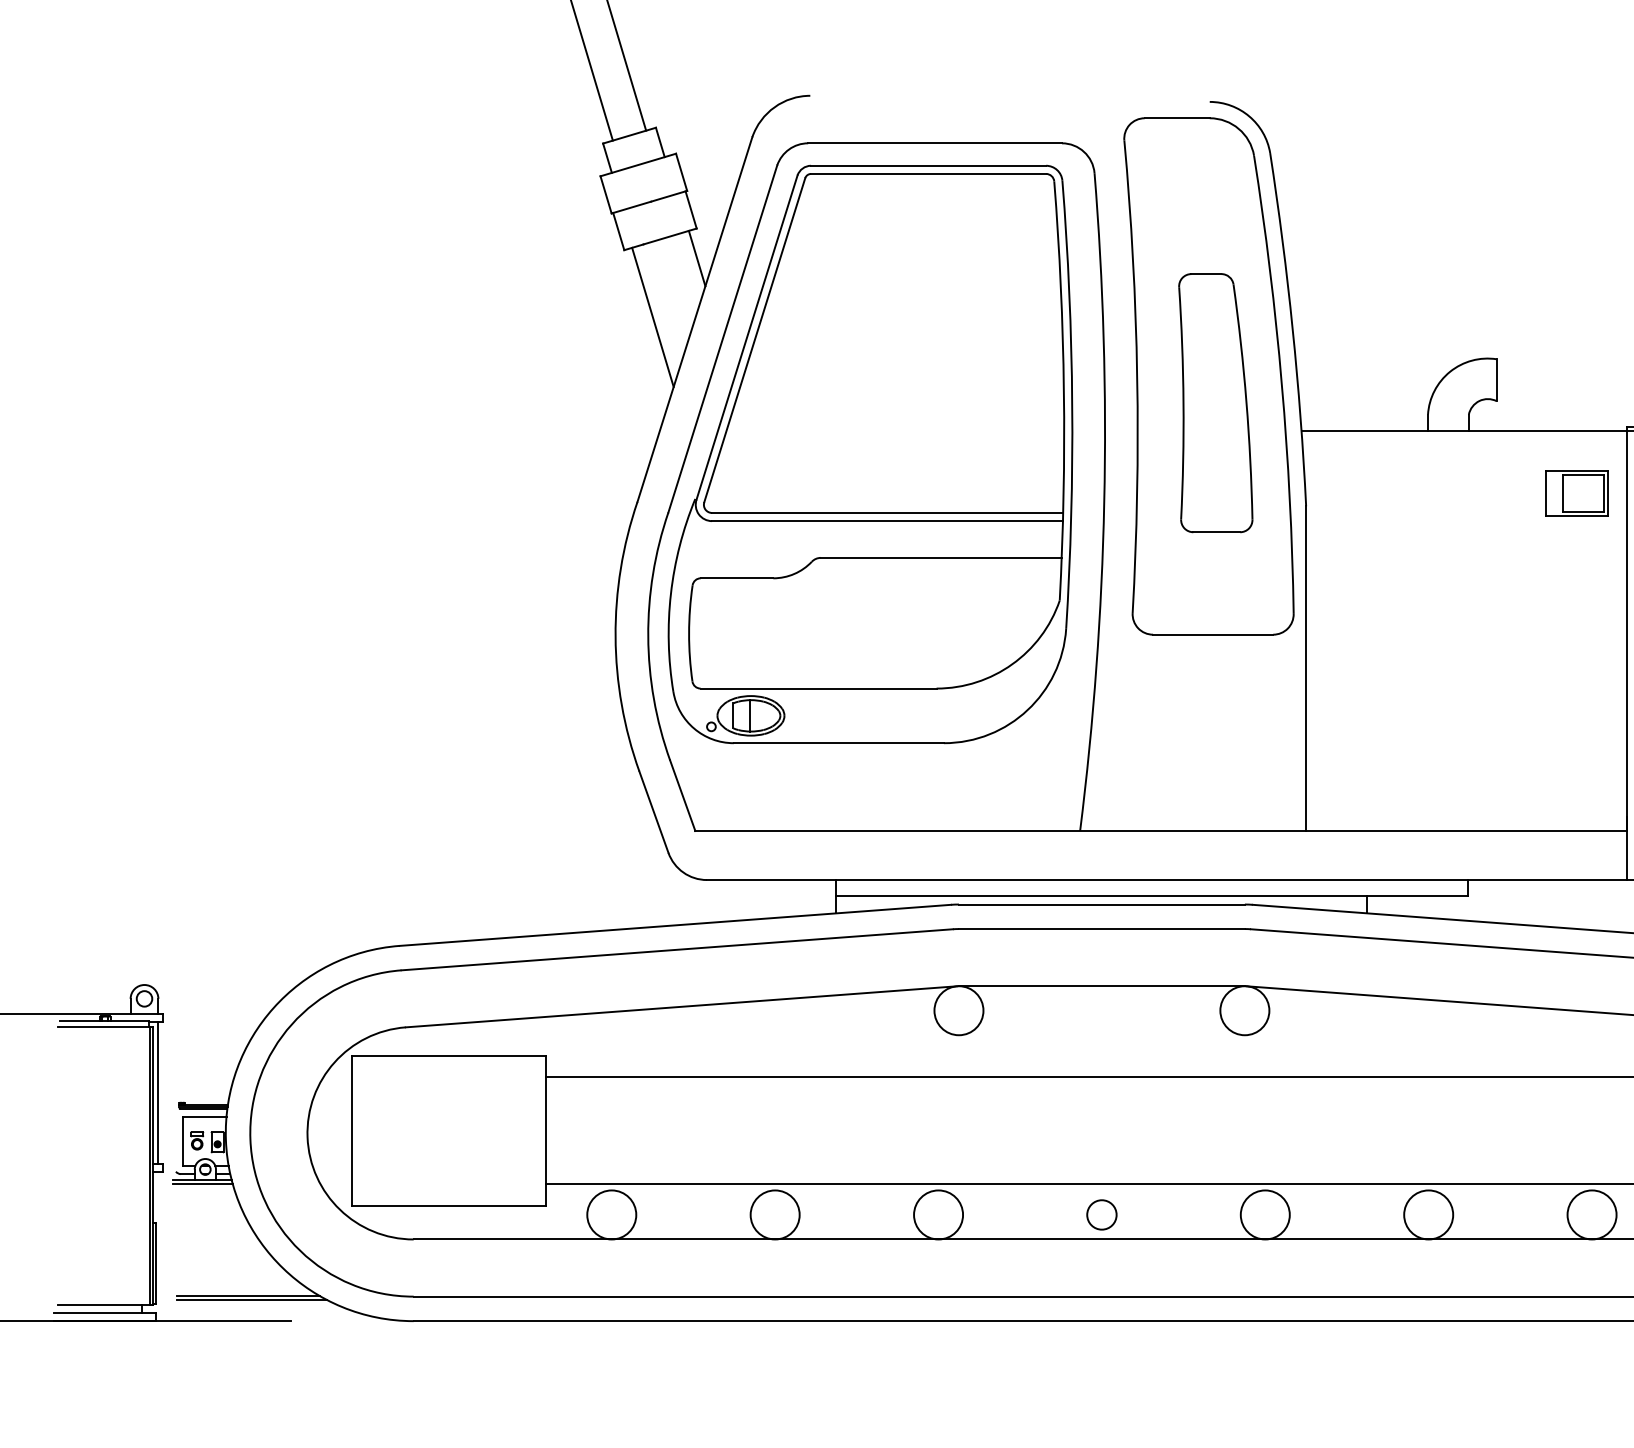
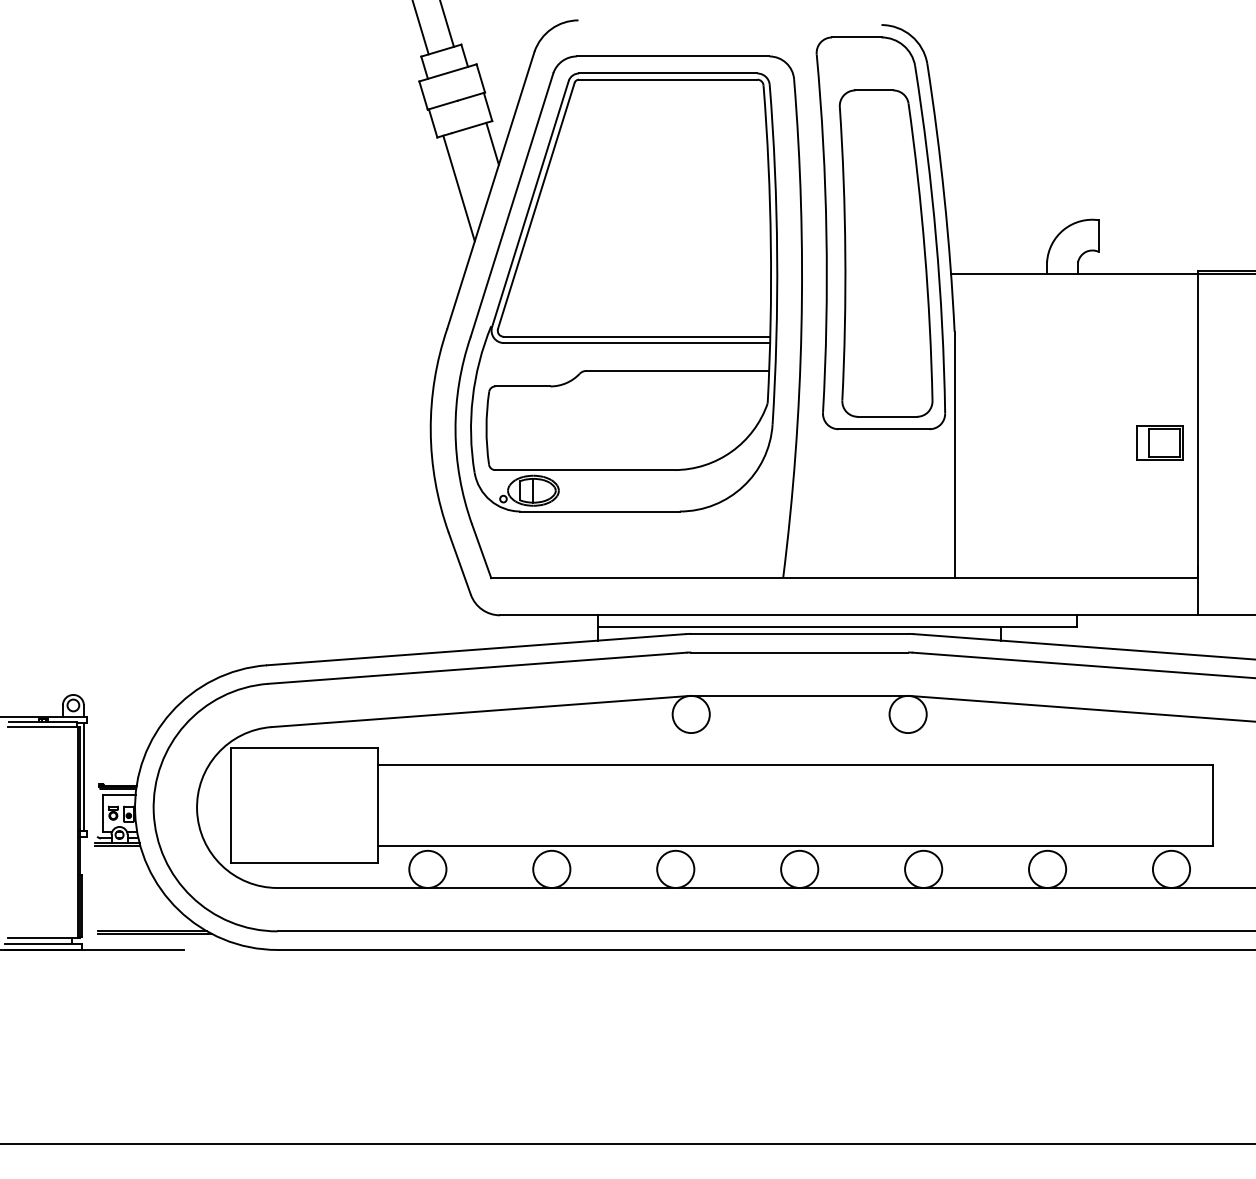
part: (1215, 403) -> (885, 253), size x1.67
part: (1576, 492) -> (1159, 442), moved
circle: (1101, 1213) -> (799, 868), size x1.67

